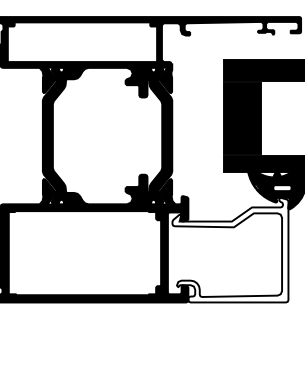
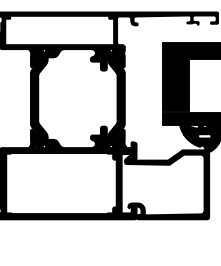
fill: (230, 249) -> (167, 180), added

